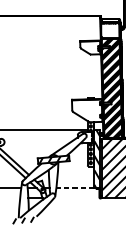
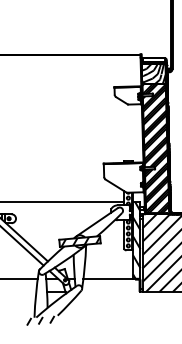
hatch: (110, 29) -> (153, 72), added
line: (75, 188) -> (108, 278), dashed -> solid

